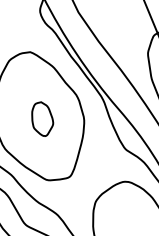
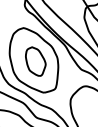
part: (41, 118) -> (35, 61), size x1.67

